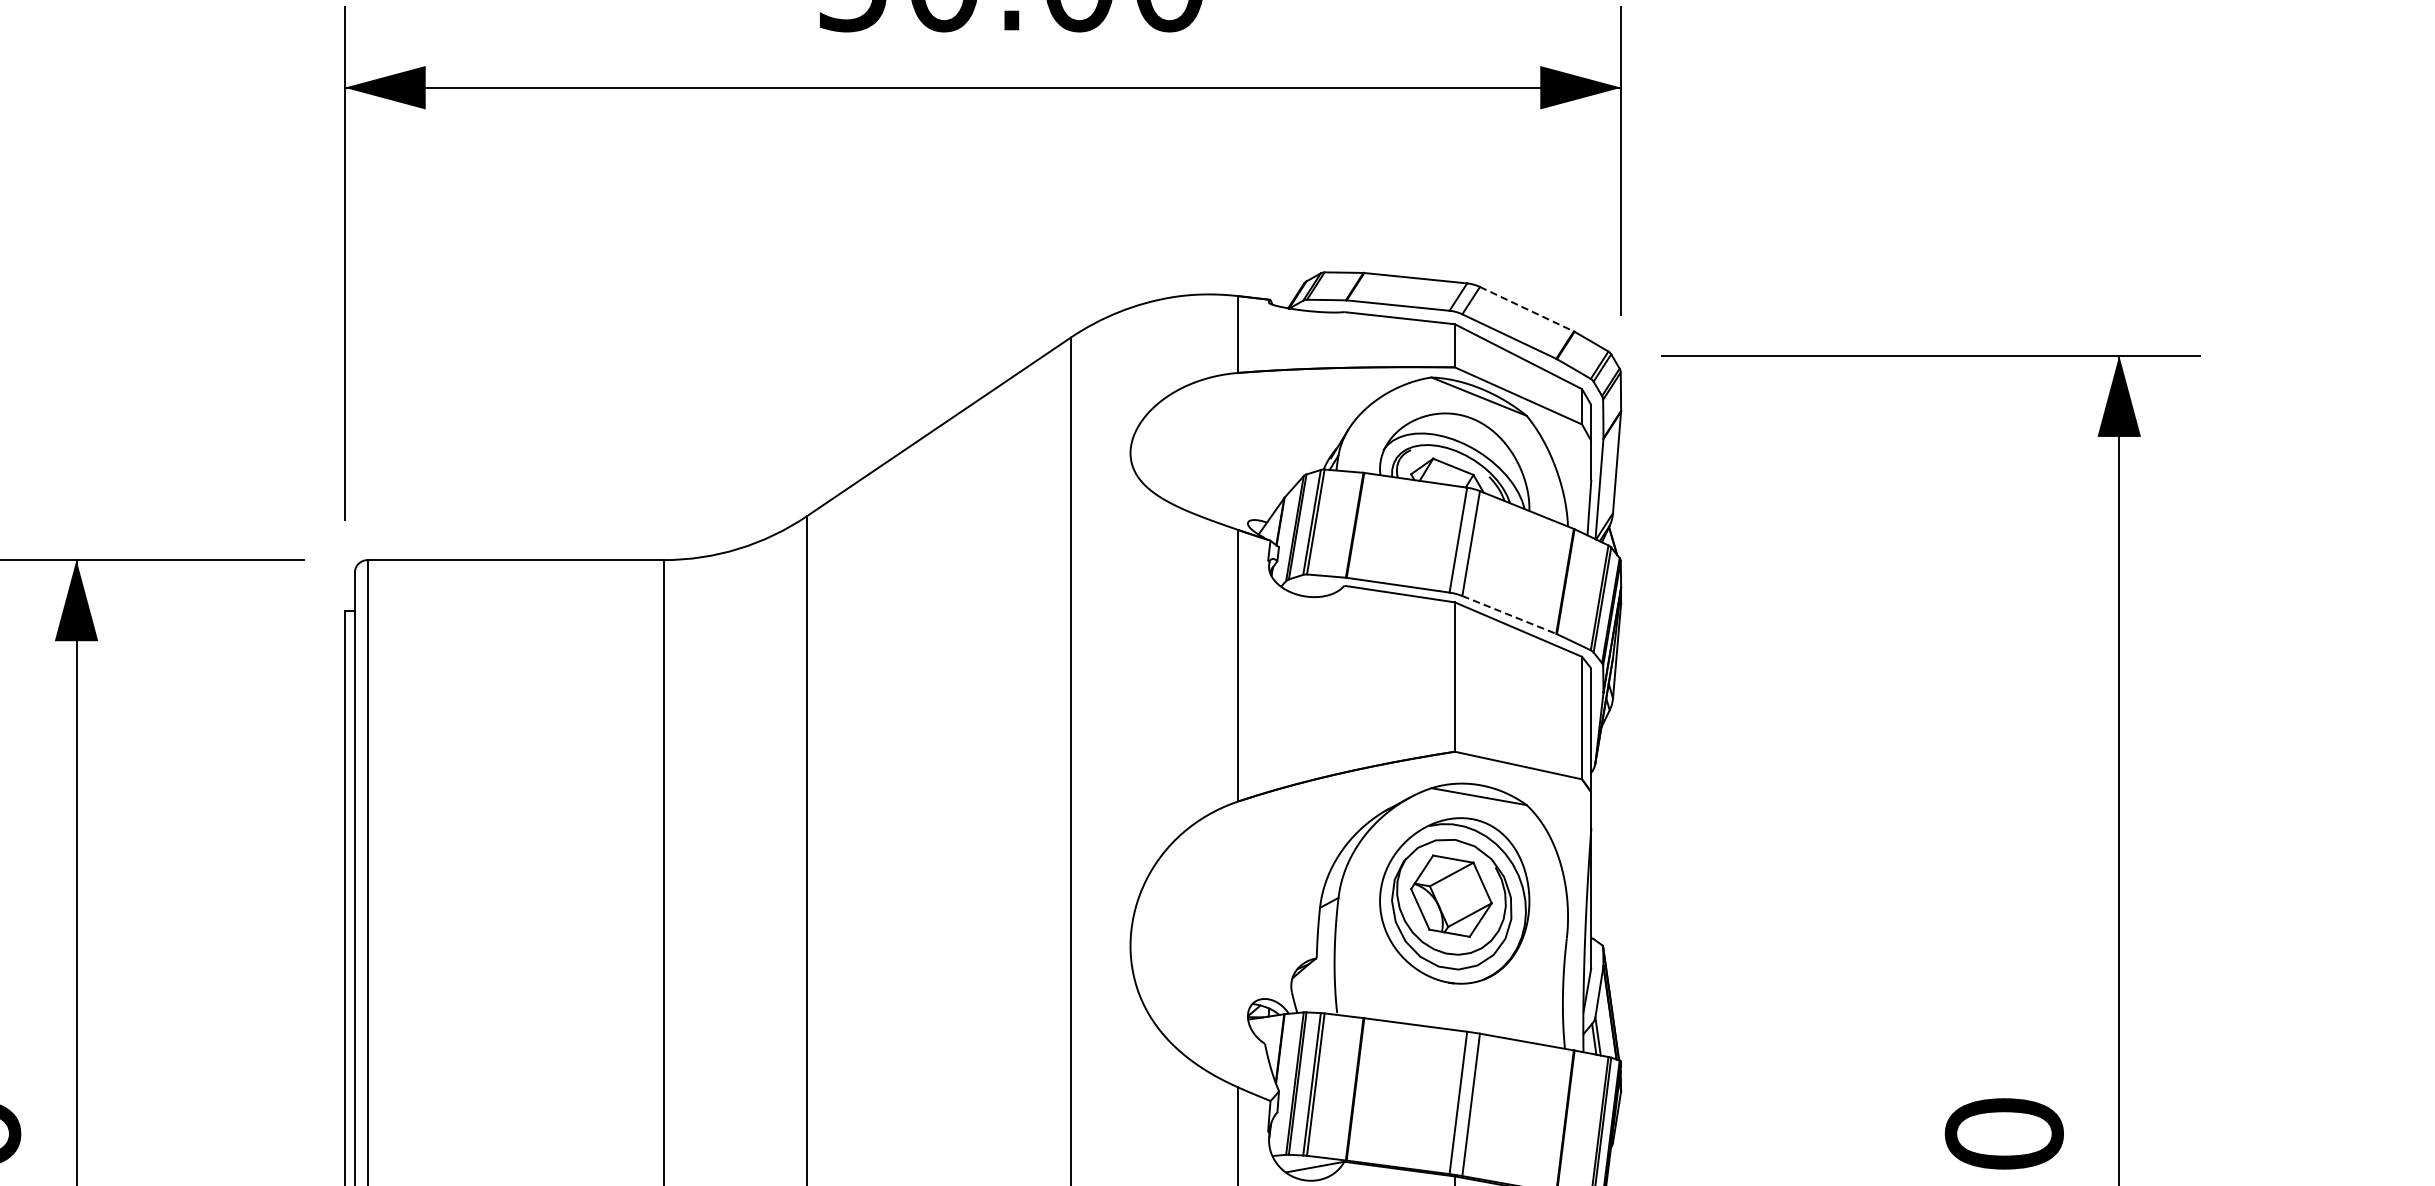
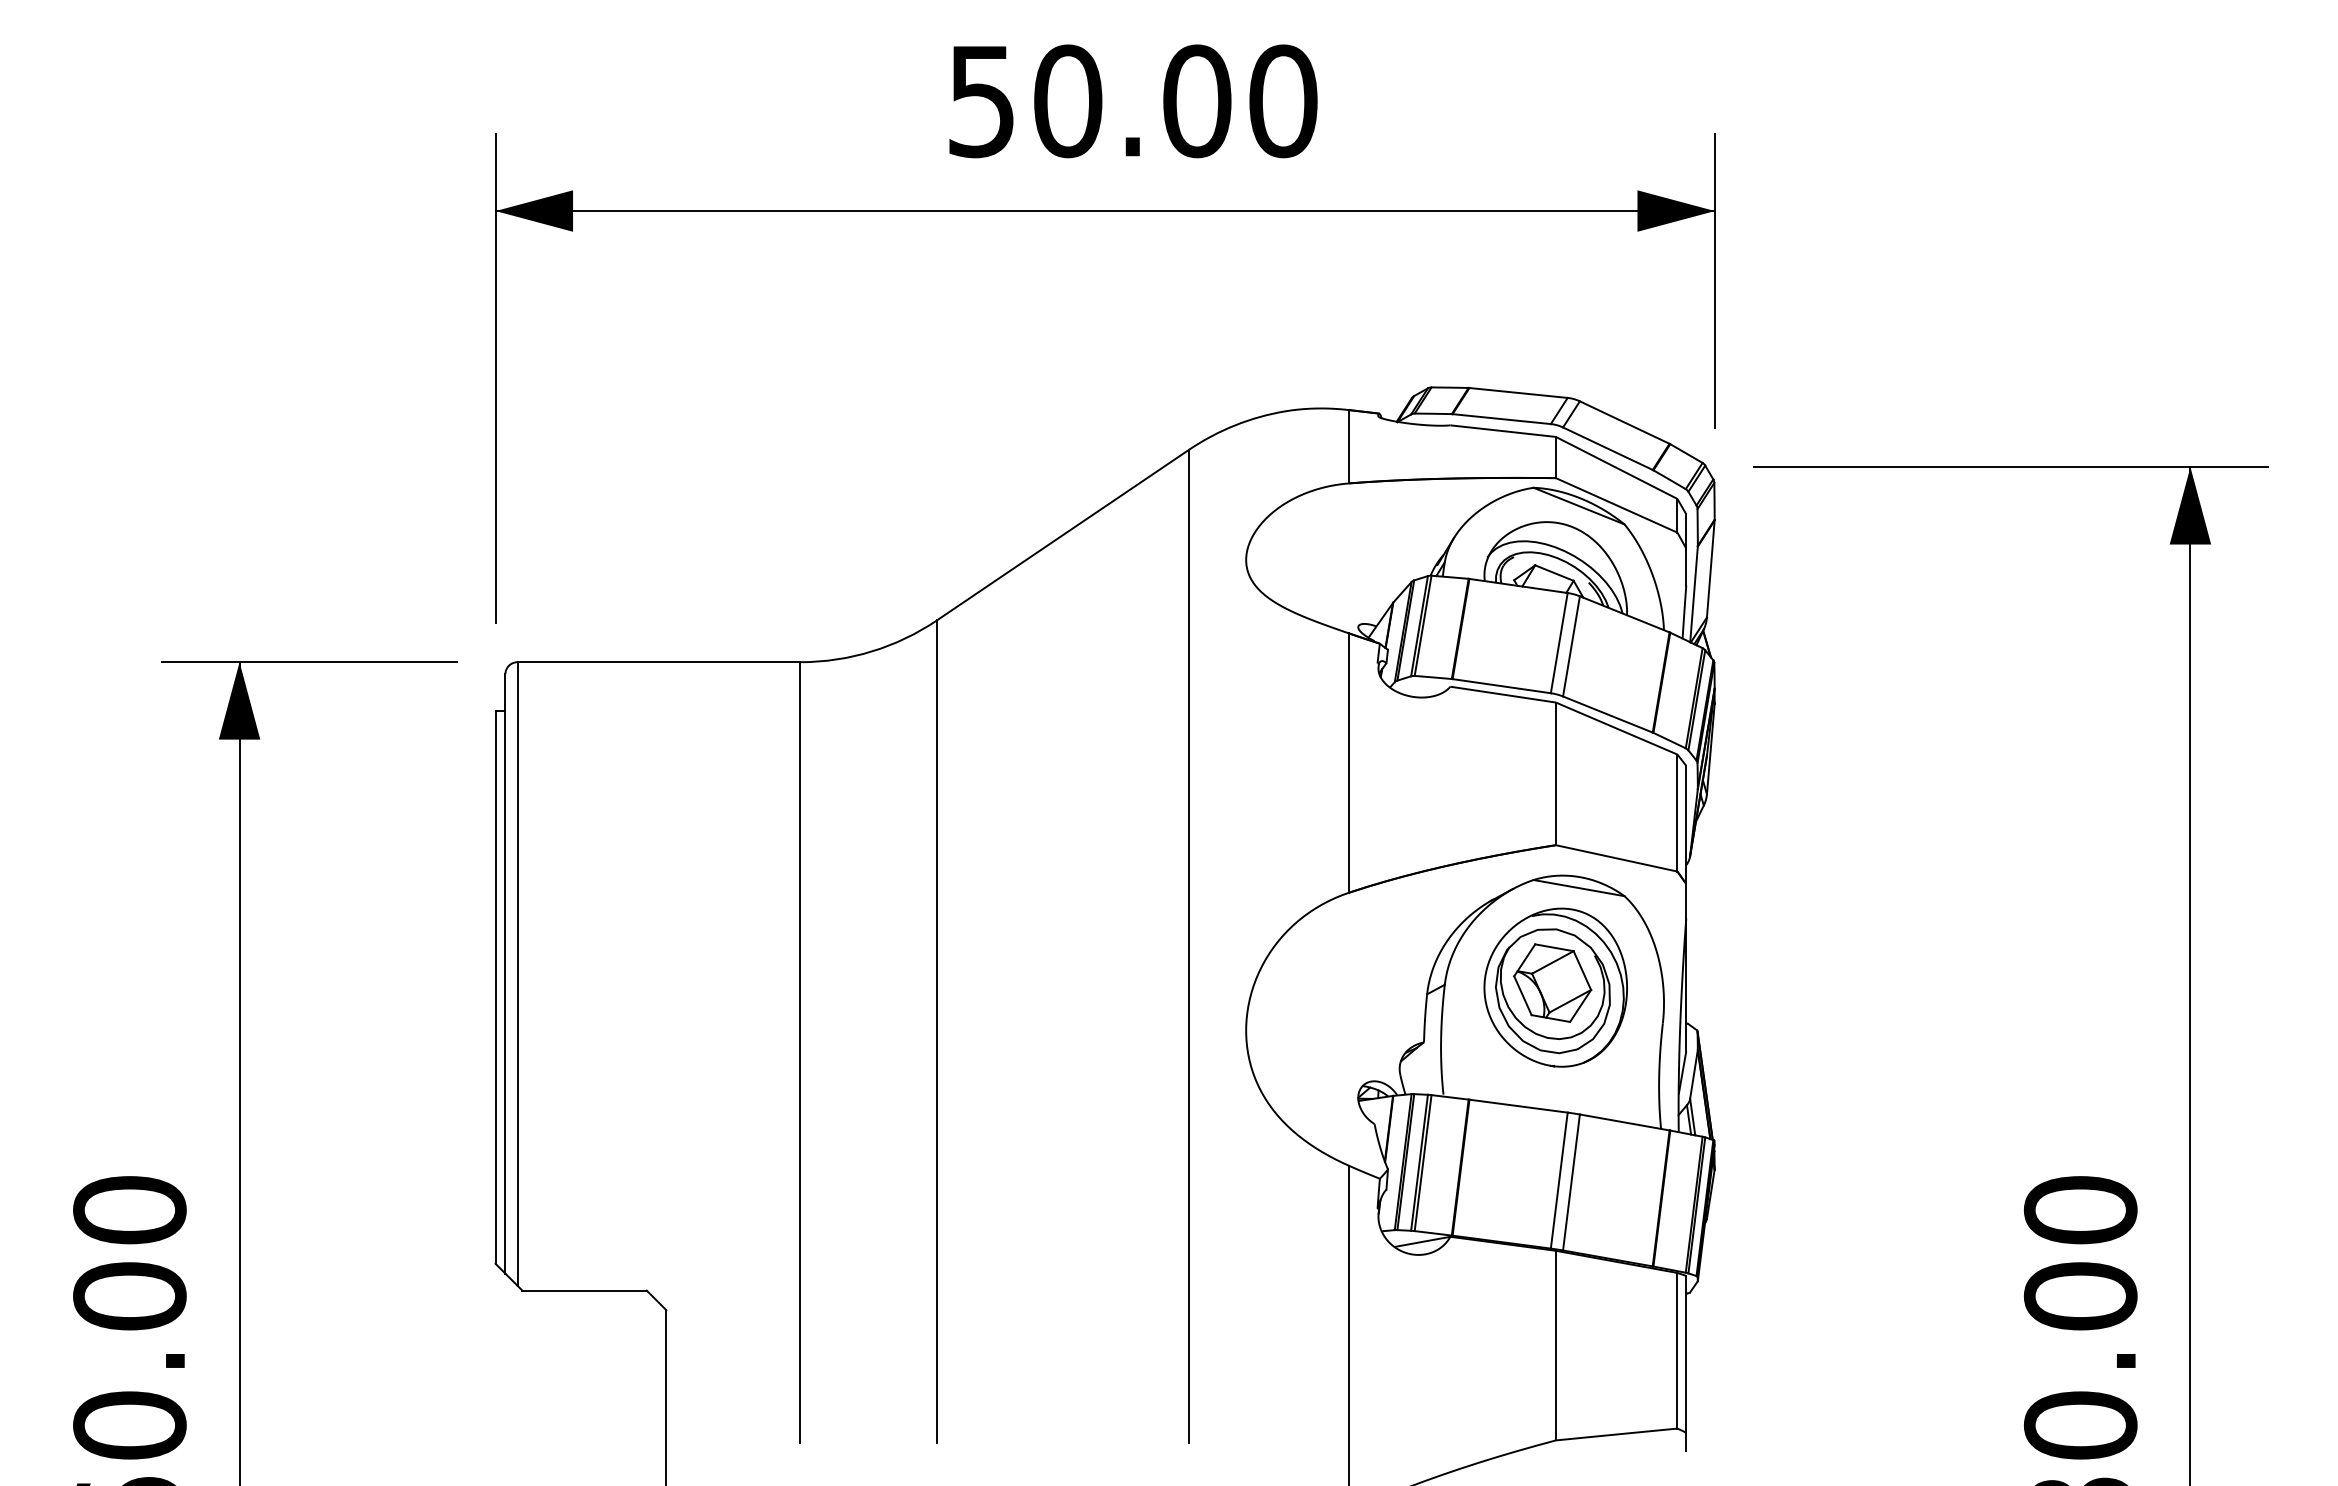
line: (1526, 309) -> (1624, 422), dashed -> solid
line: (1509, 614) -> (1608, 714), dashed -> solid

